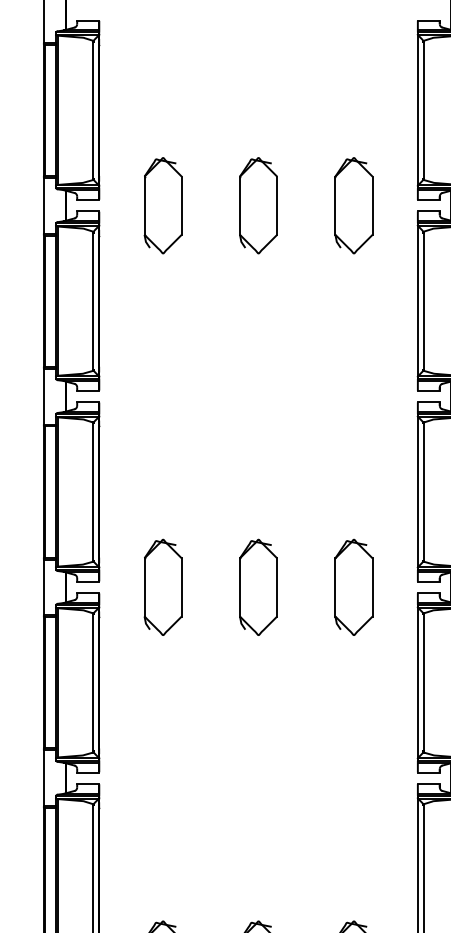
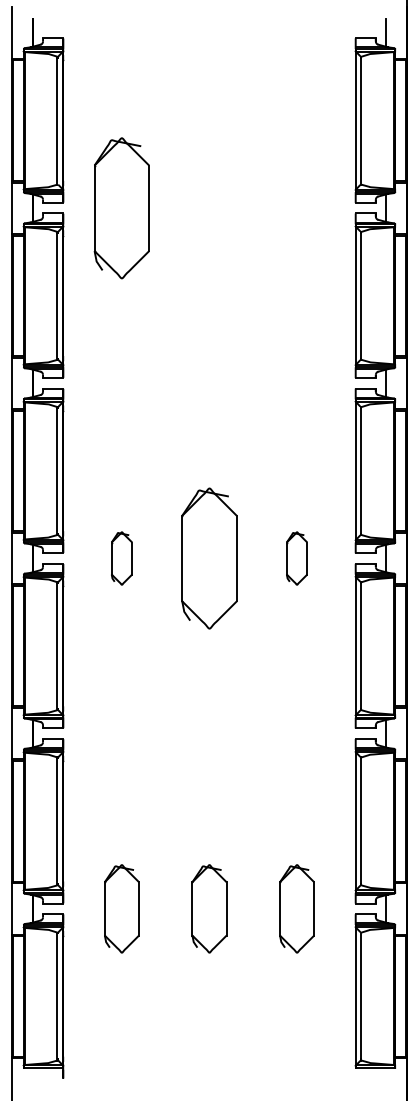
part: (162, 204) -> (121, 207), size x1.6
part: (258, 204) -> (209, 207), removed
part: (353, 204) -> (296, 207), removed
part: (162, 587) -> (121, 558), size x0.6
part: (258, 587) -> (209, 558), size x1.6
part: (353, 587) -> (296, 558), size x0.6

